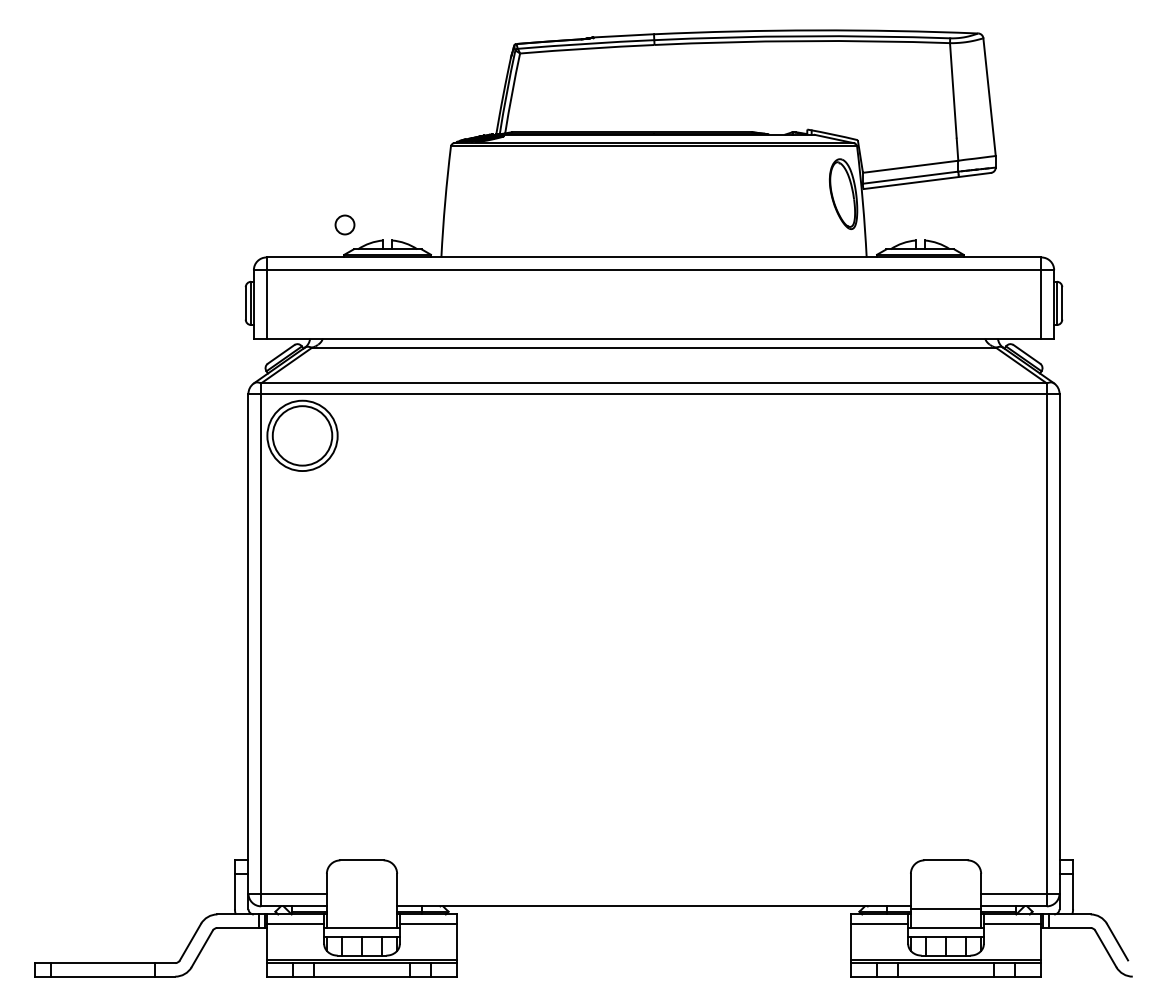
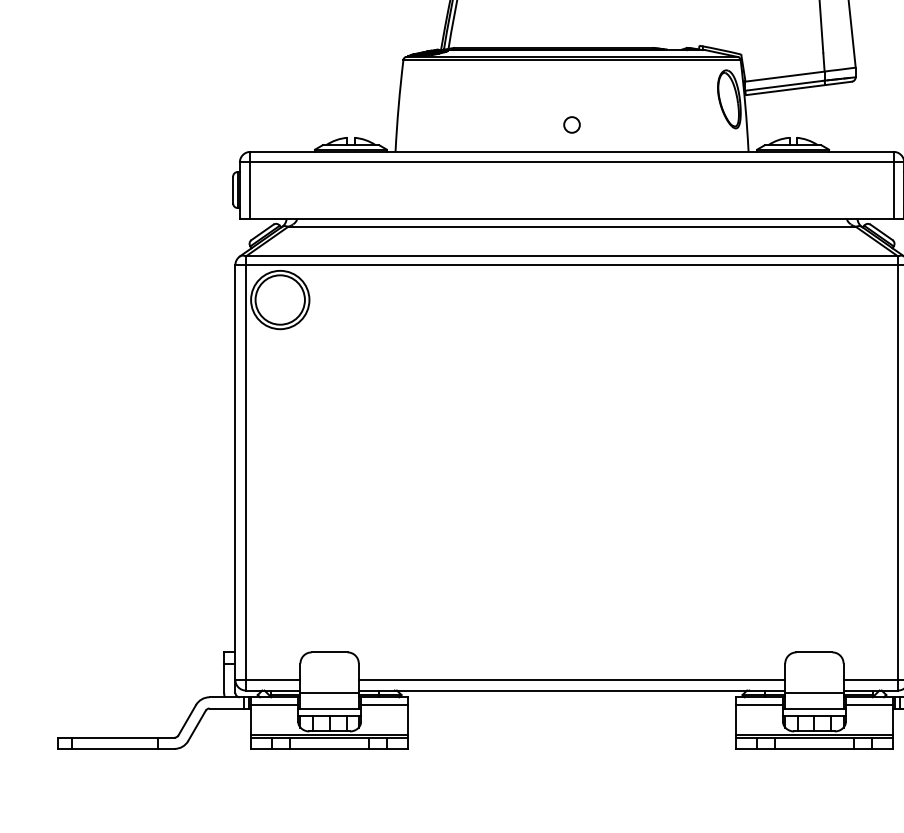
circle: (344, 224) -> (571, 124), moved
line: (653, 893) -> (571, 679), added
line: (361, 909) -> (329, 693), added

